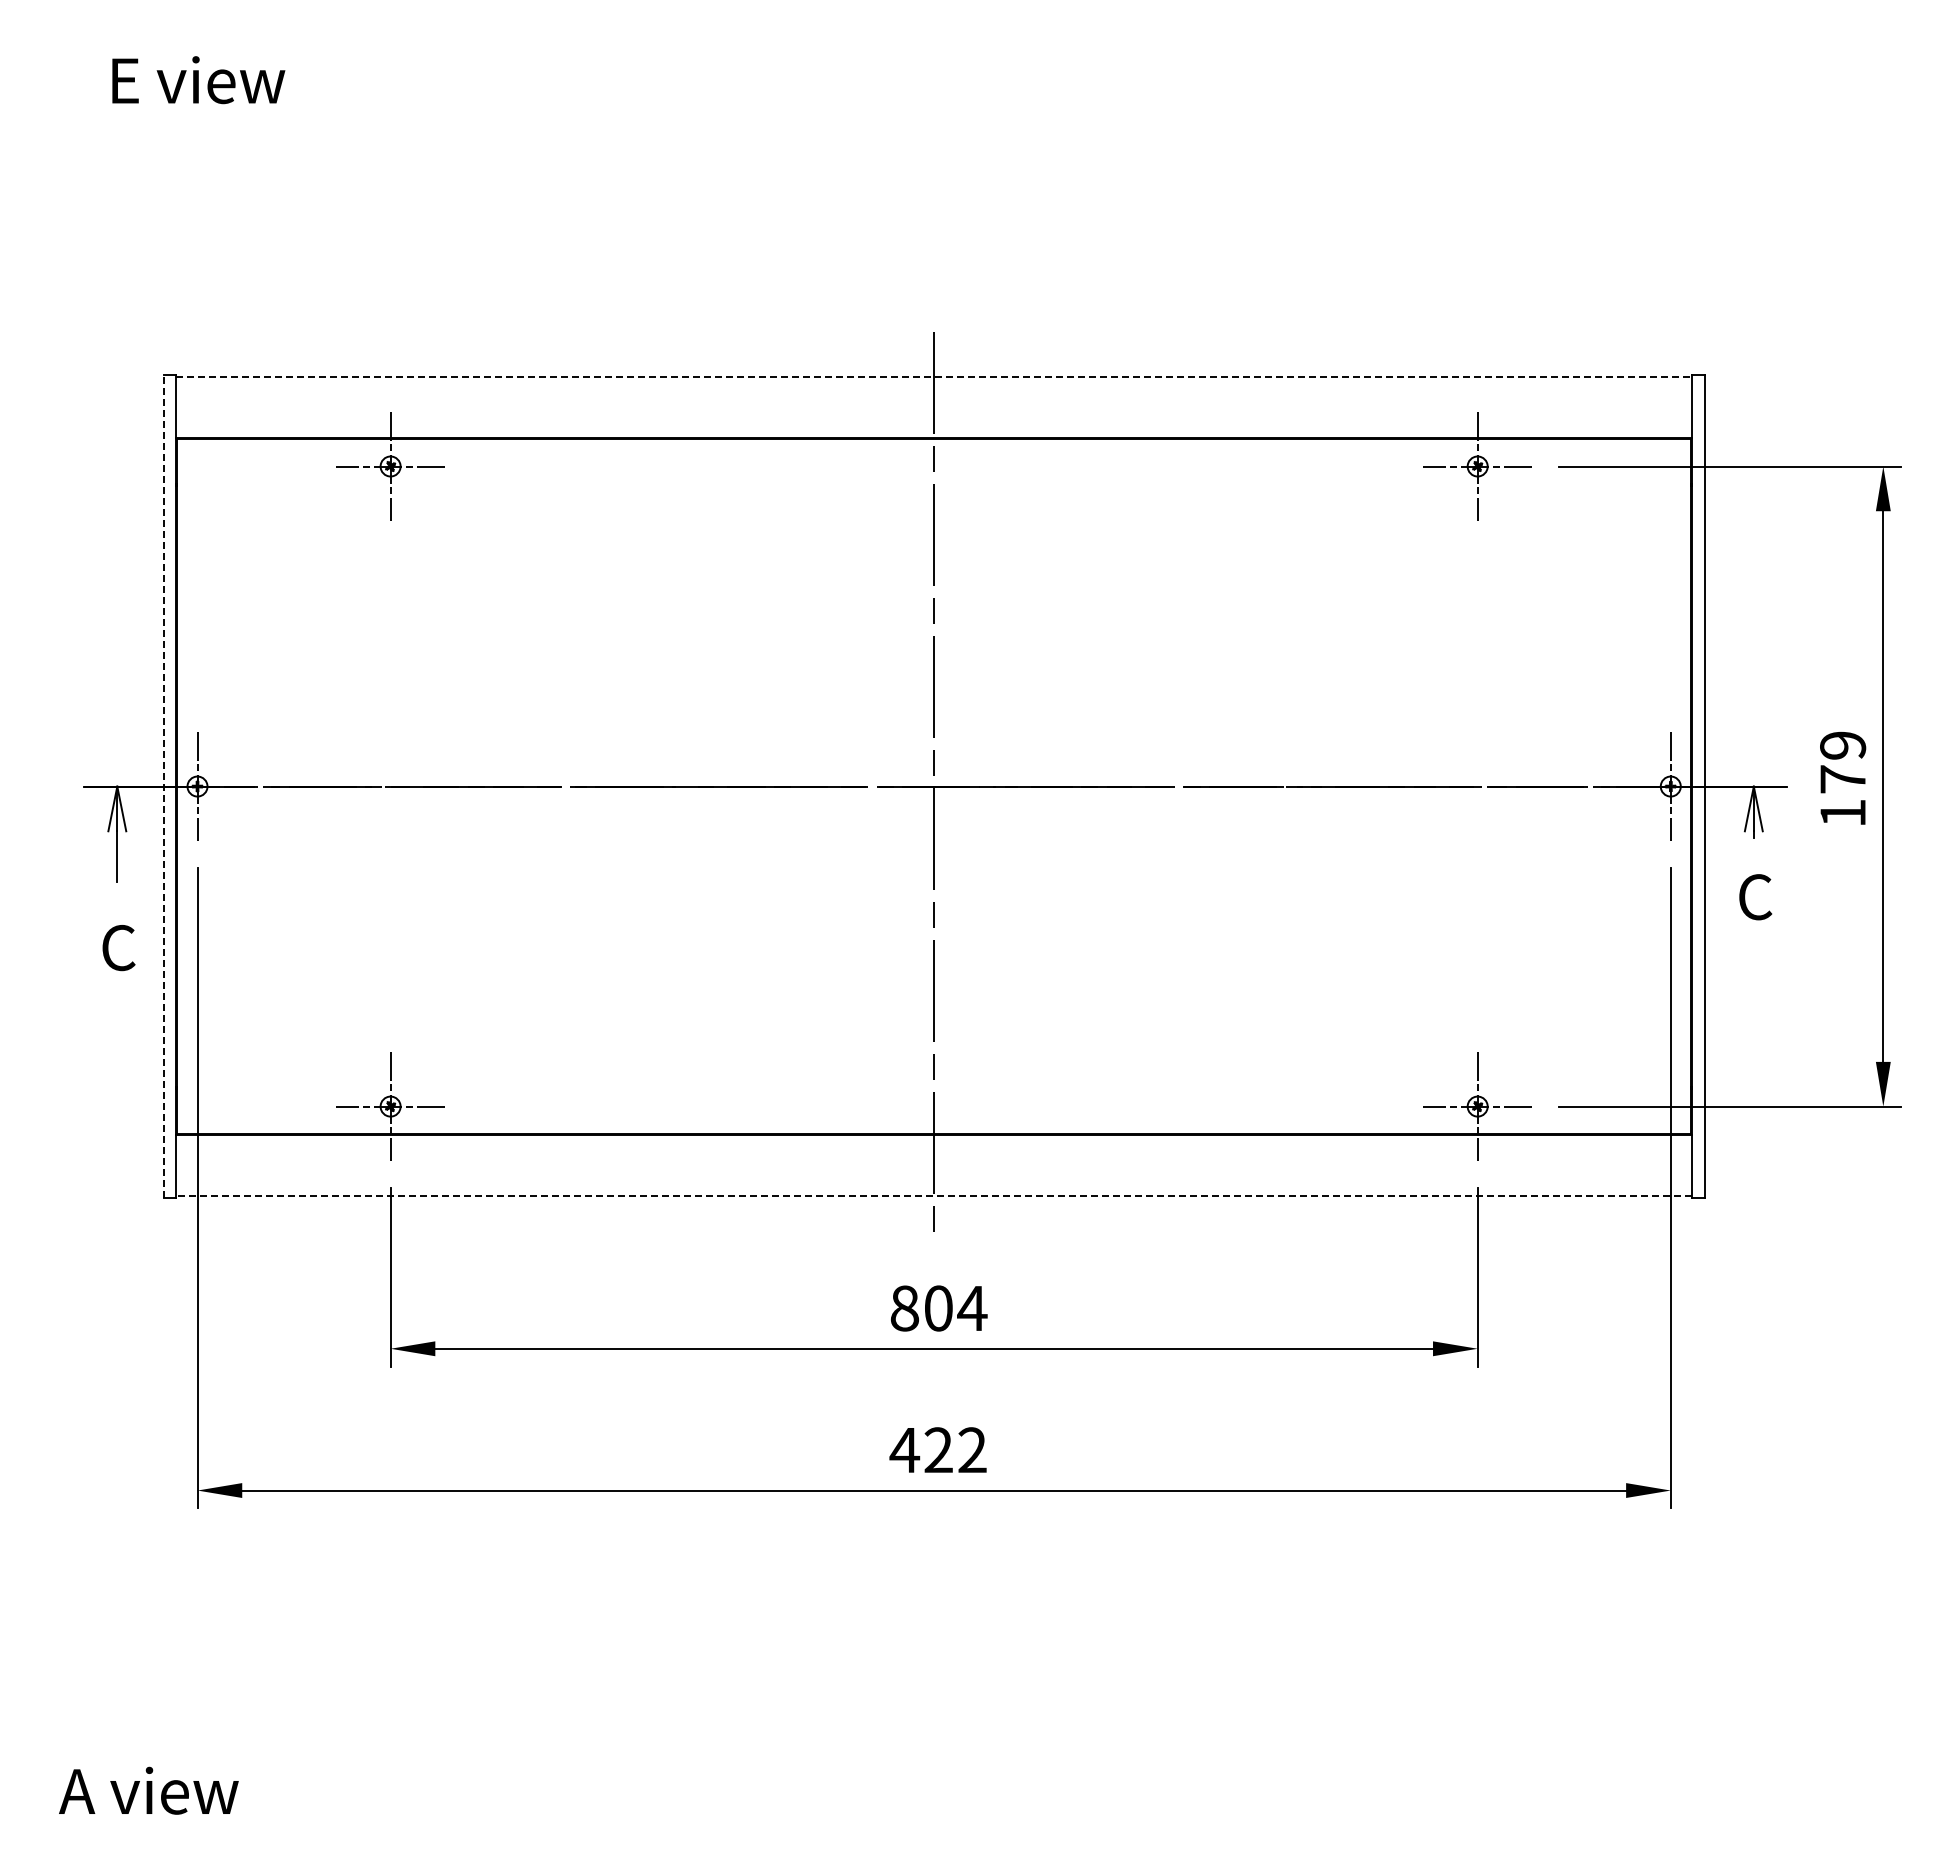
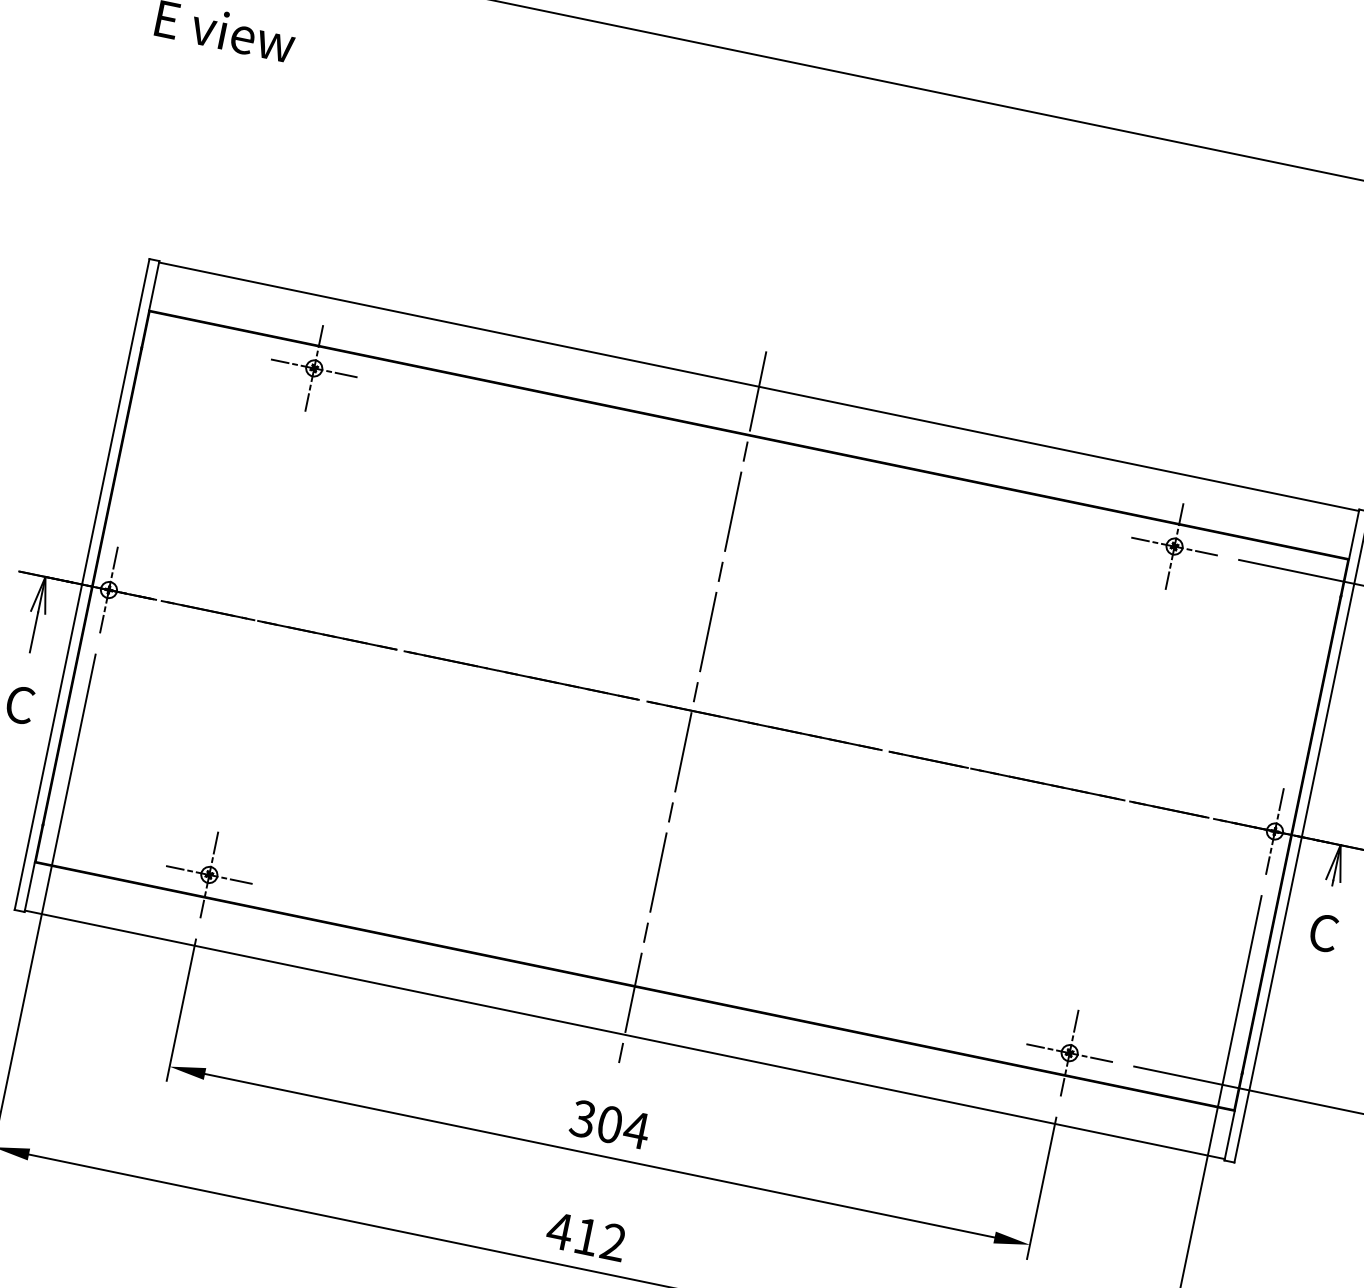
line: (934, 377) -> (759, 387), dashed -> solid
line: (163, 786) -> (82, 584), dashed -> solid
line: (933, 1195) -> (624, 1034), dashed -> solid
text: (904, 1308) -> (582, 1119), 804 -> 304
text: (938, 1449) -> (586, 1236), 422 -> 412

